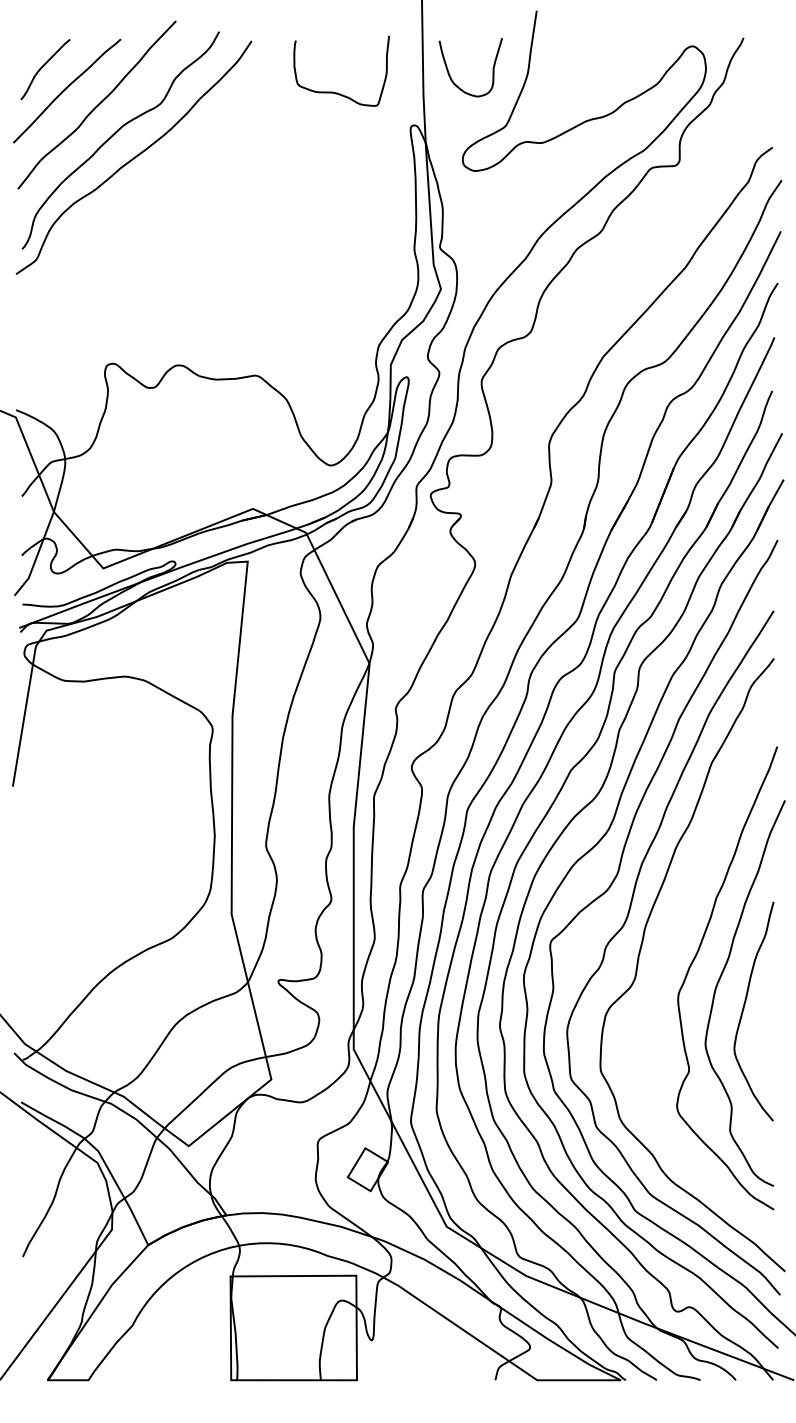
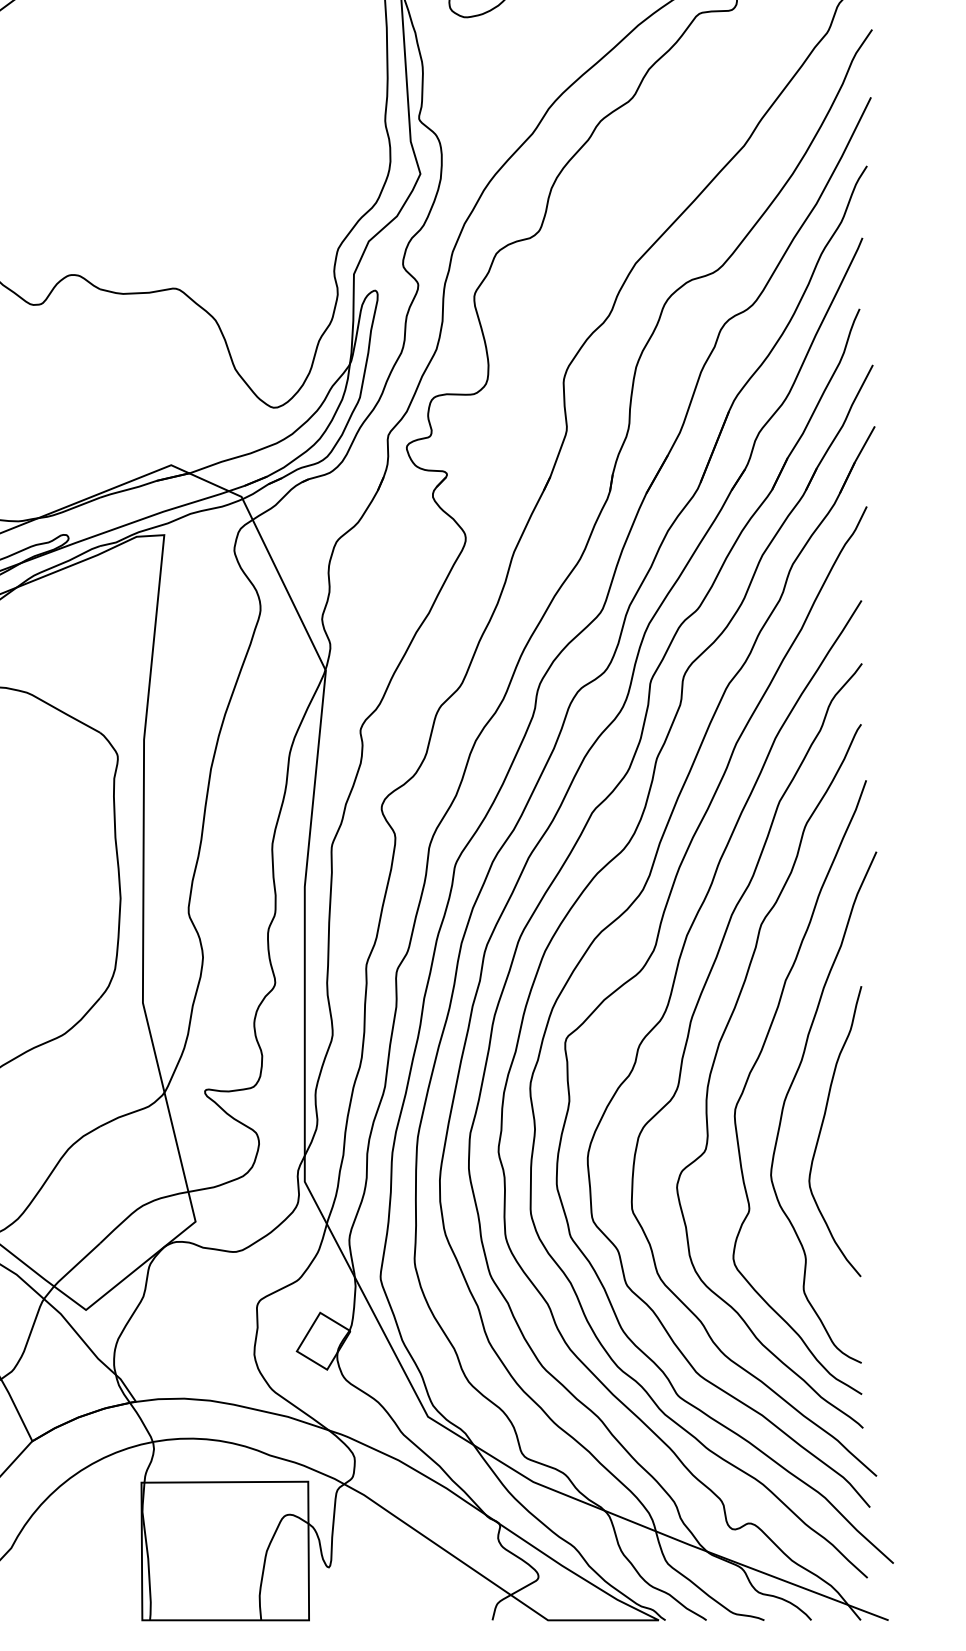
curve: (663, 959) -> (715, 1062), added

